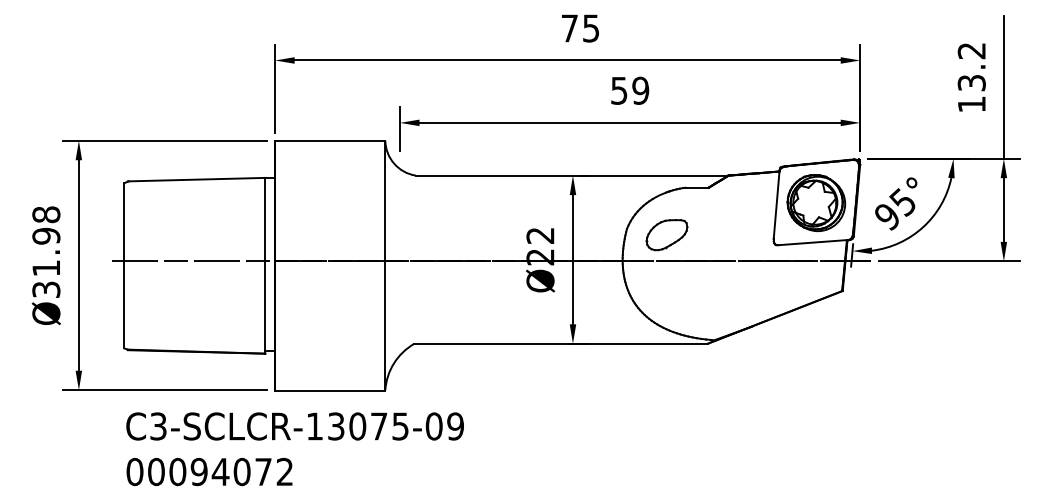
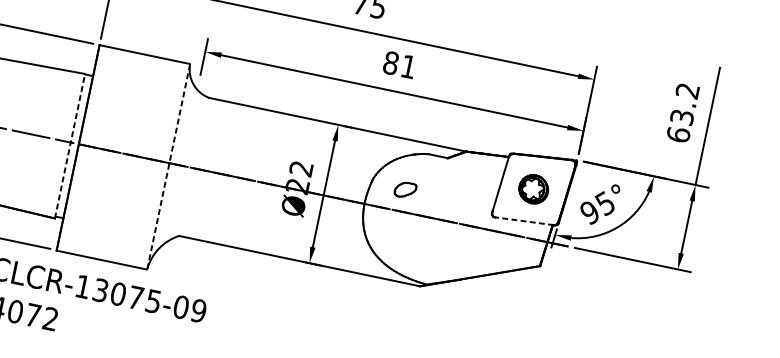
text: (630, 90) -> (400, 64), 59 -> 81
text: (971, 103) -> (678, 134), 13.2 -> 63.2
part: (816, 203) -> (533, 189), size x0.6
part: (666, 235) -> (405, 190), size x0.6
line: (812, 242) -> (523, 221), solid -> dashed
line: (265, 265) -> (70, 146), solid -> dashed
line: (385, 265) -> (168, 166), solid -> dashed

